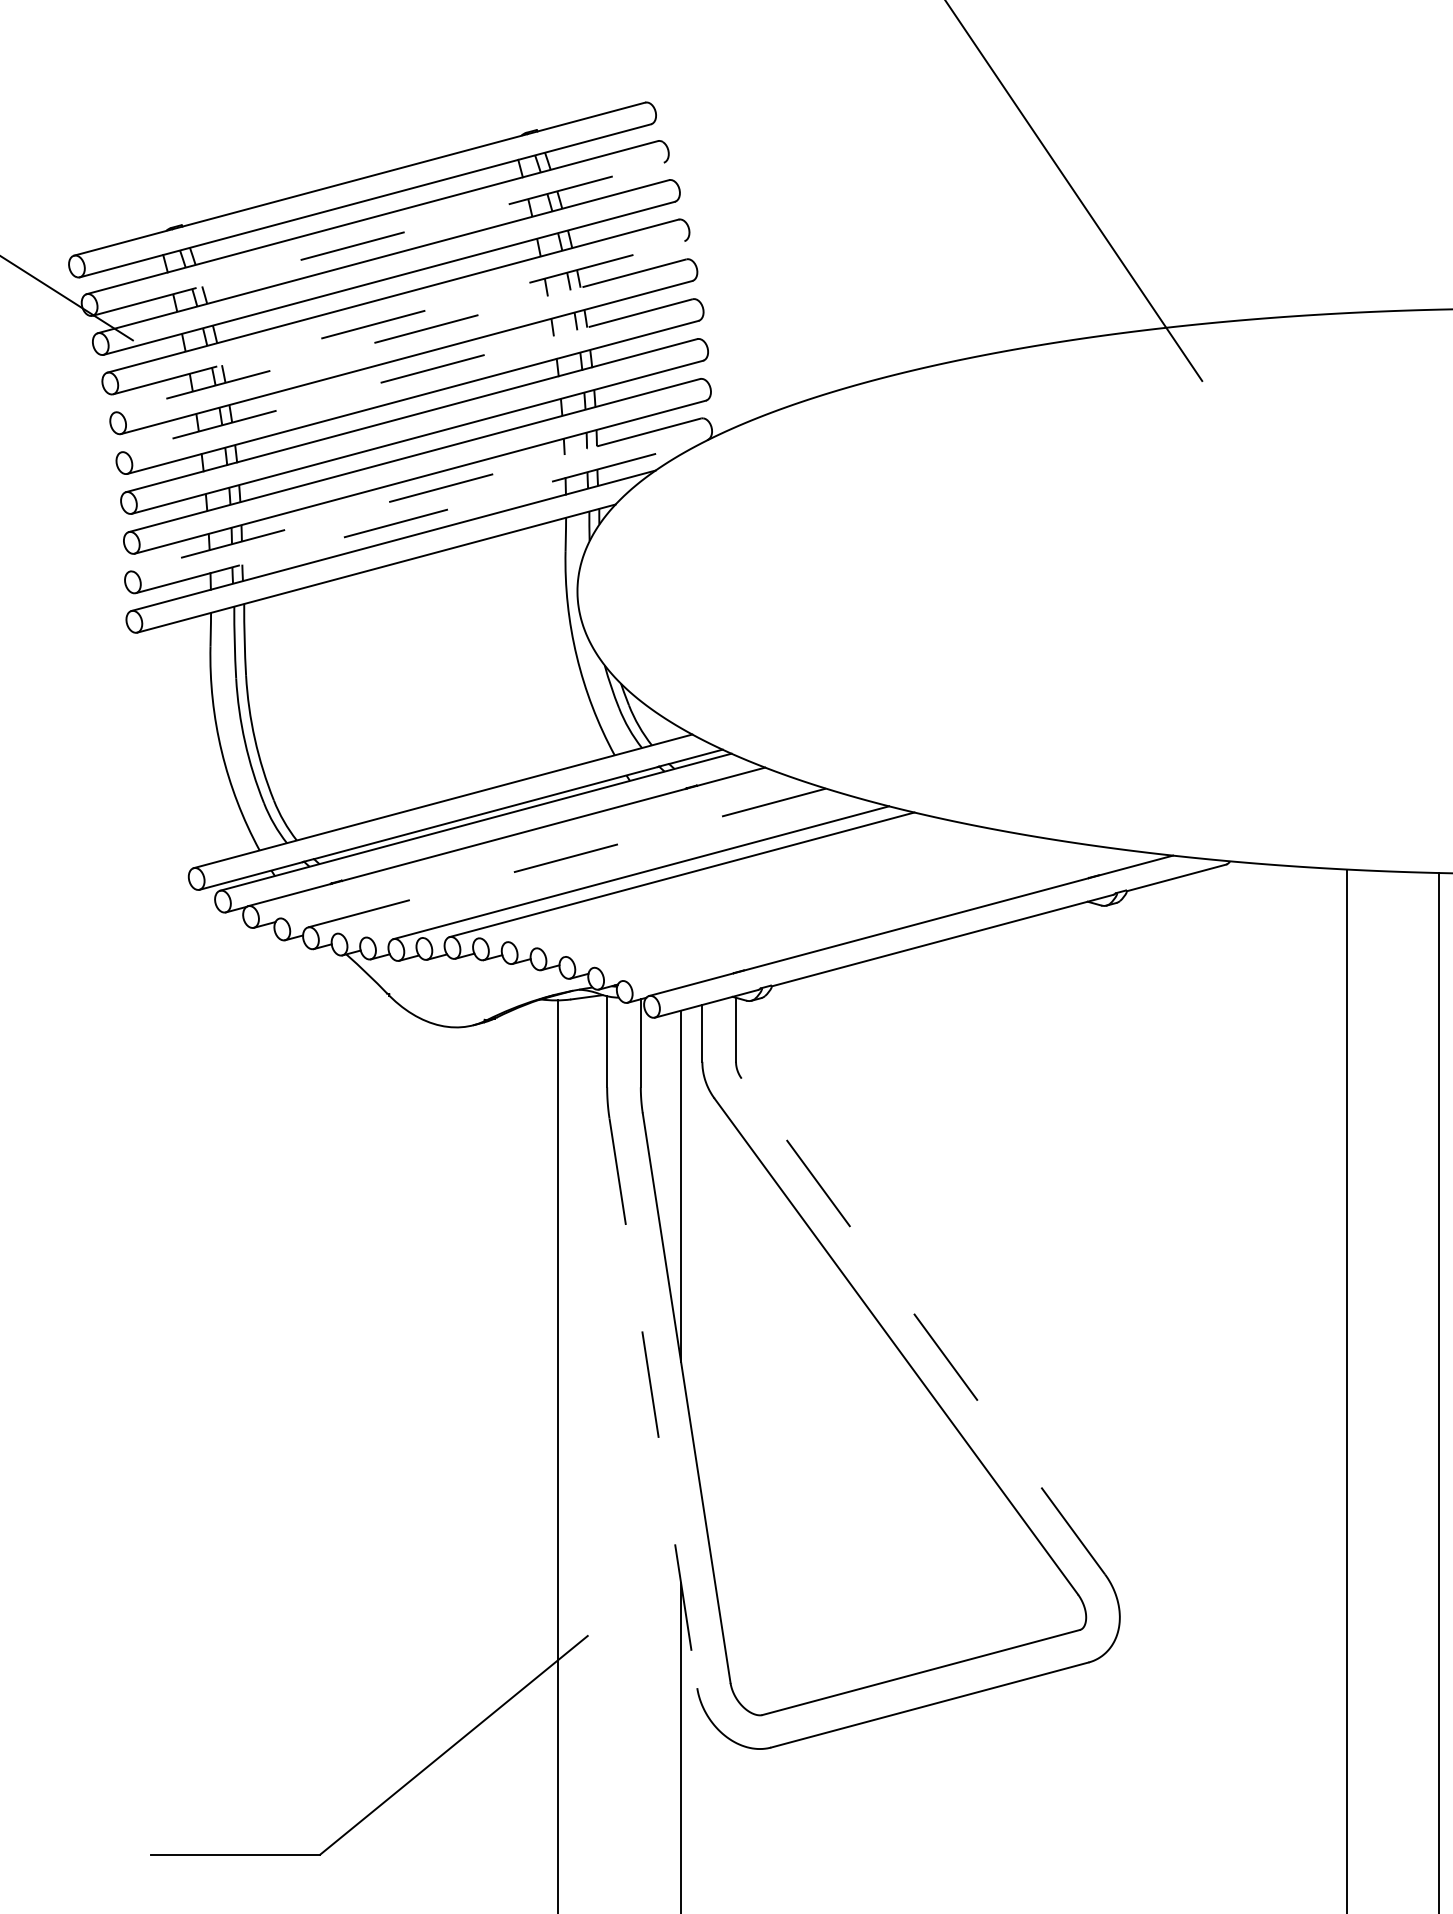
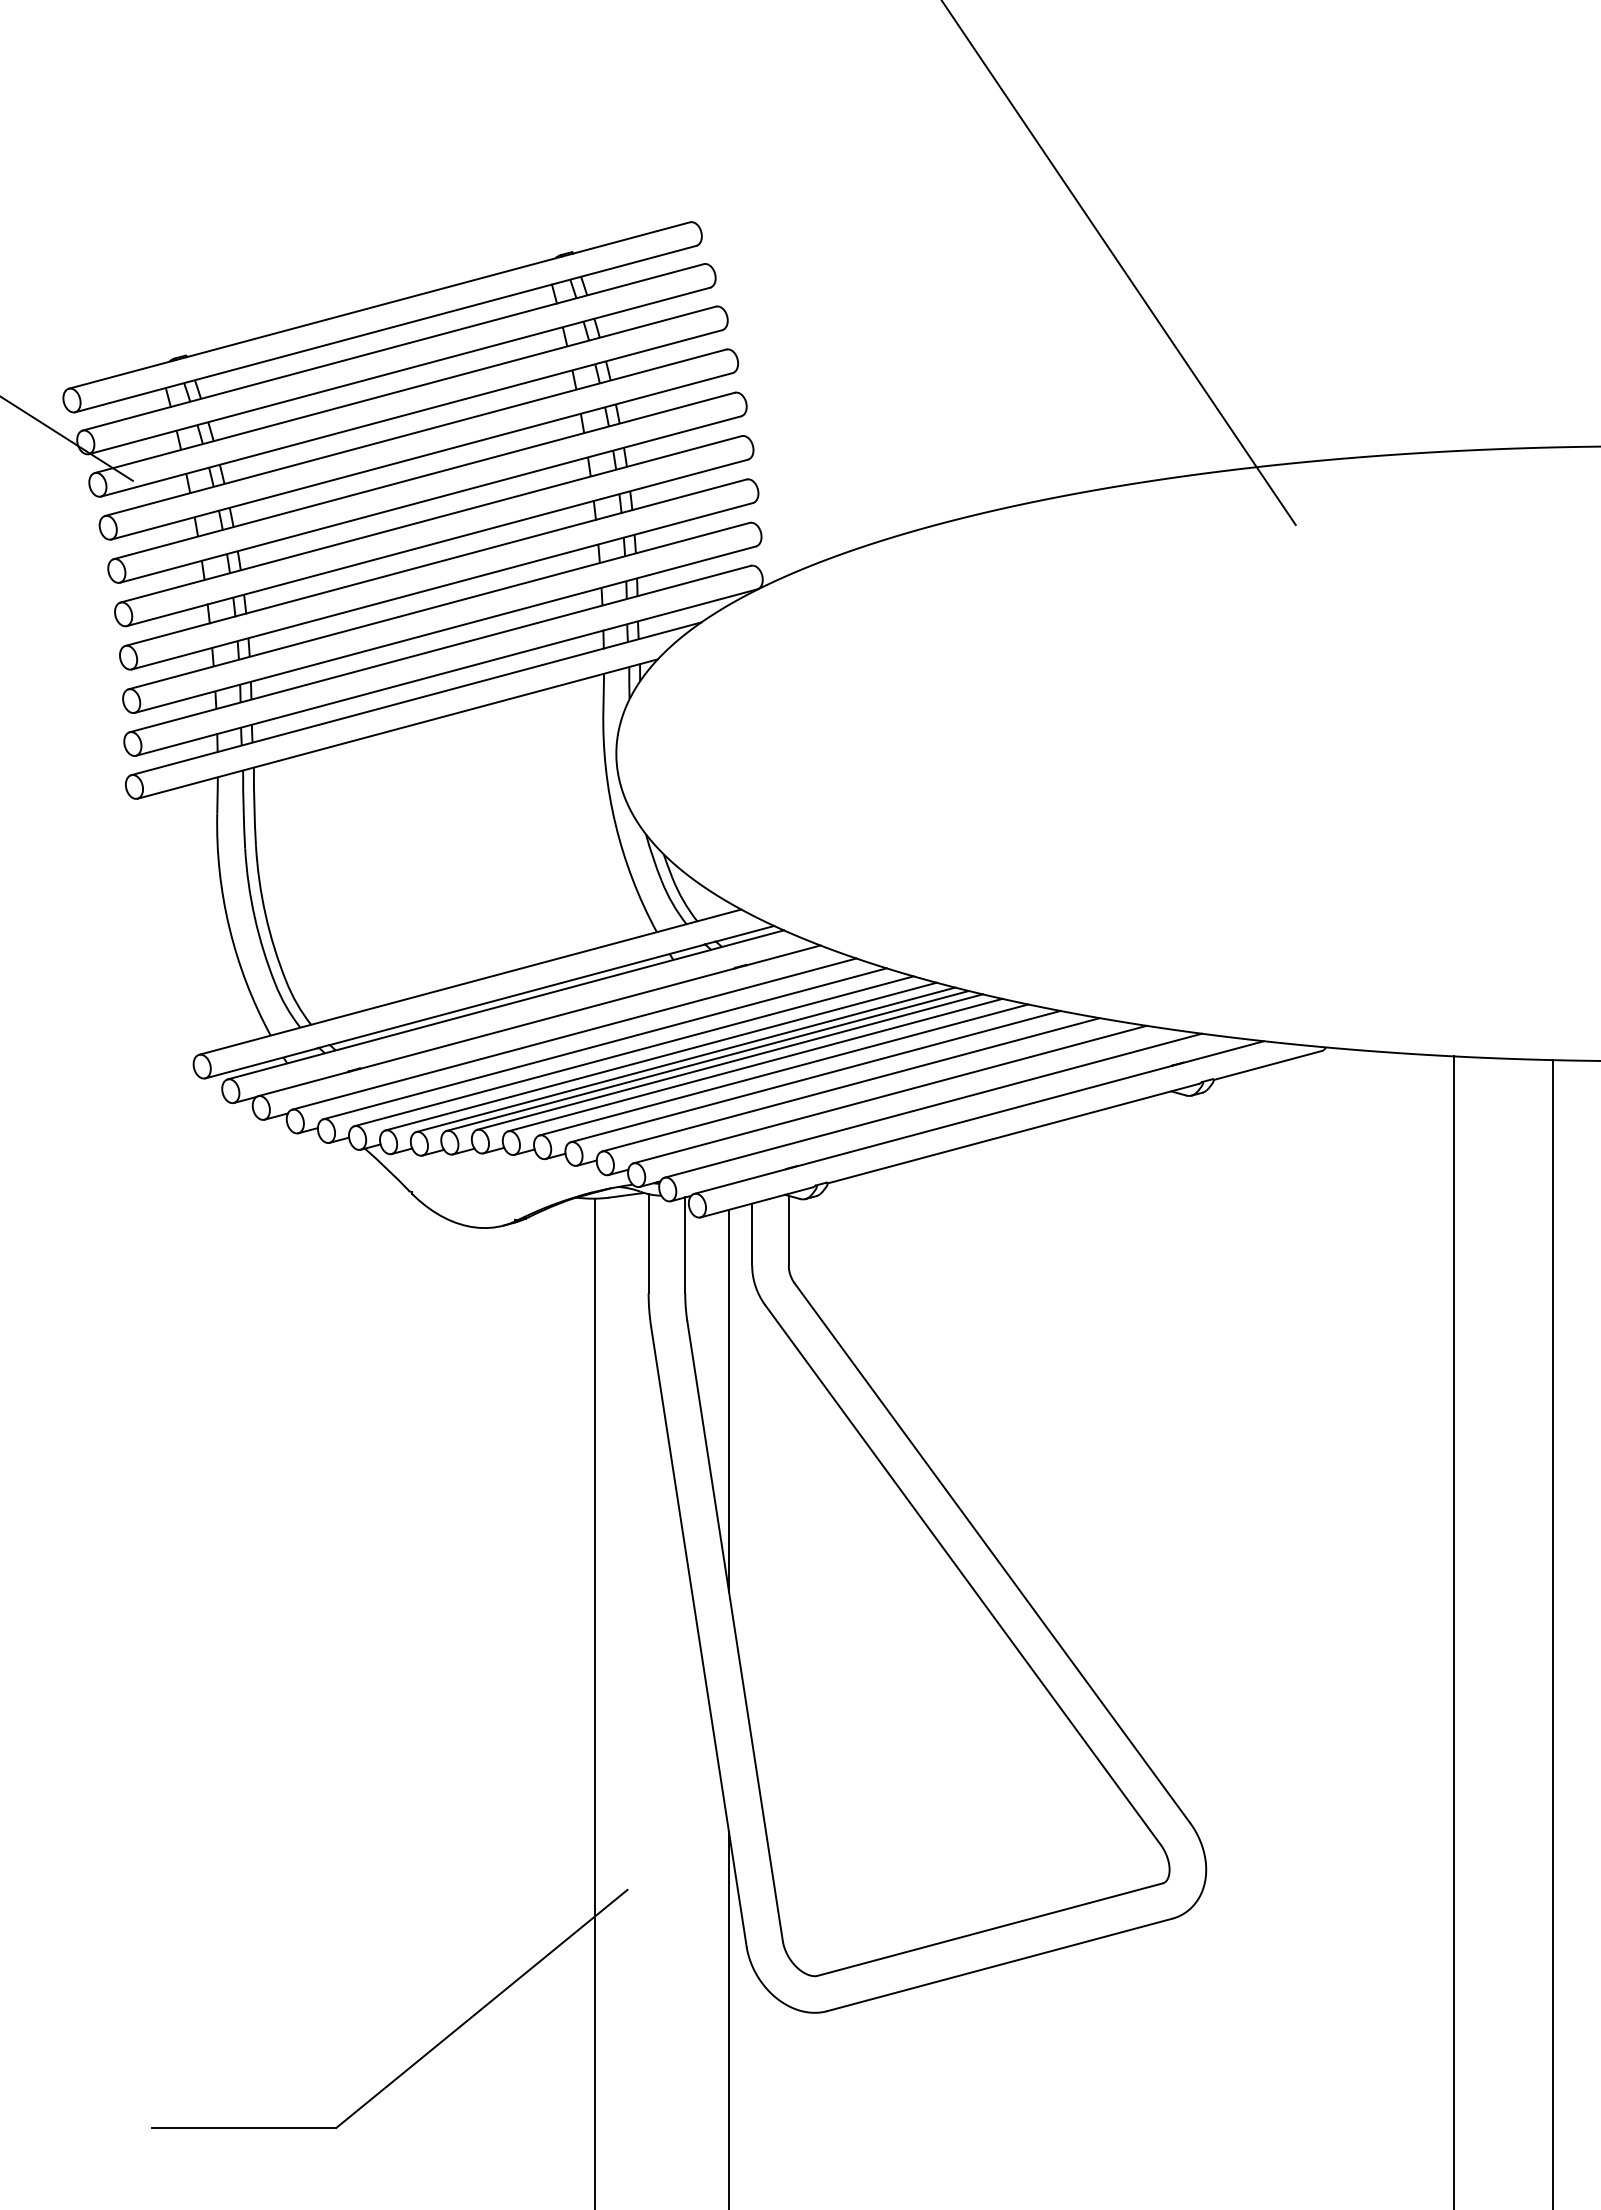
line: (378, 238) -> (399, 370), dashed -> solid
line: (399, 317) -> (422, 456), dashed -> solid
line: (401, 335) -> (424, 475), dashed -> solid
line: (407, 375) -> (431, 519), dashed -> solid
line: (415, 495) -> (440, 649), dashed -> solid
line: (421, 516) -> (446, 672), dashed -> solid
line: (538, 848) -> (574, 1033), added
line: (567, 857) -> (605, 1043), dashed -> solid
line: (593, 865) -> (633, 1051), added
line: (618, 869) -> (660, 1056), added
line: (661, 873) -> (707, 1060), added
line: (705, 877) -> (755, 1064), added
line: (731, 881) -> (783, 1069), added
line: (760, 888) -> (815, 1076), added
line: (792, 895) -> (850, 1084), added
line: (828, 904) -> (889, 1094), added
line: (869, 914) -> (933, 1105), added
line: (923, 1325) -> (992, 1552), dashed -> solid
line: (653, 1403) -> (698, 1637), dashed -> solid

